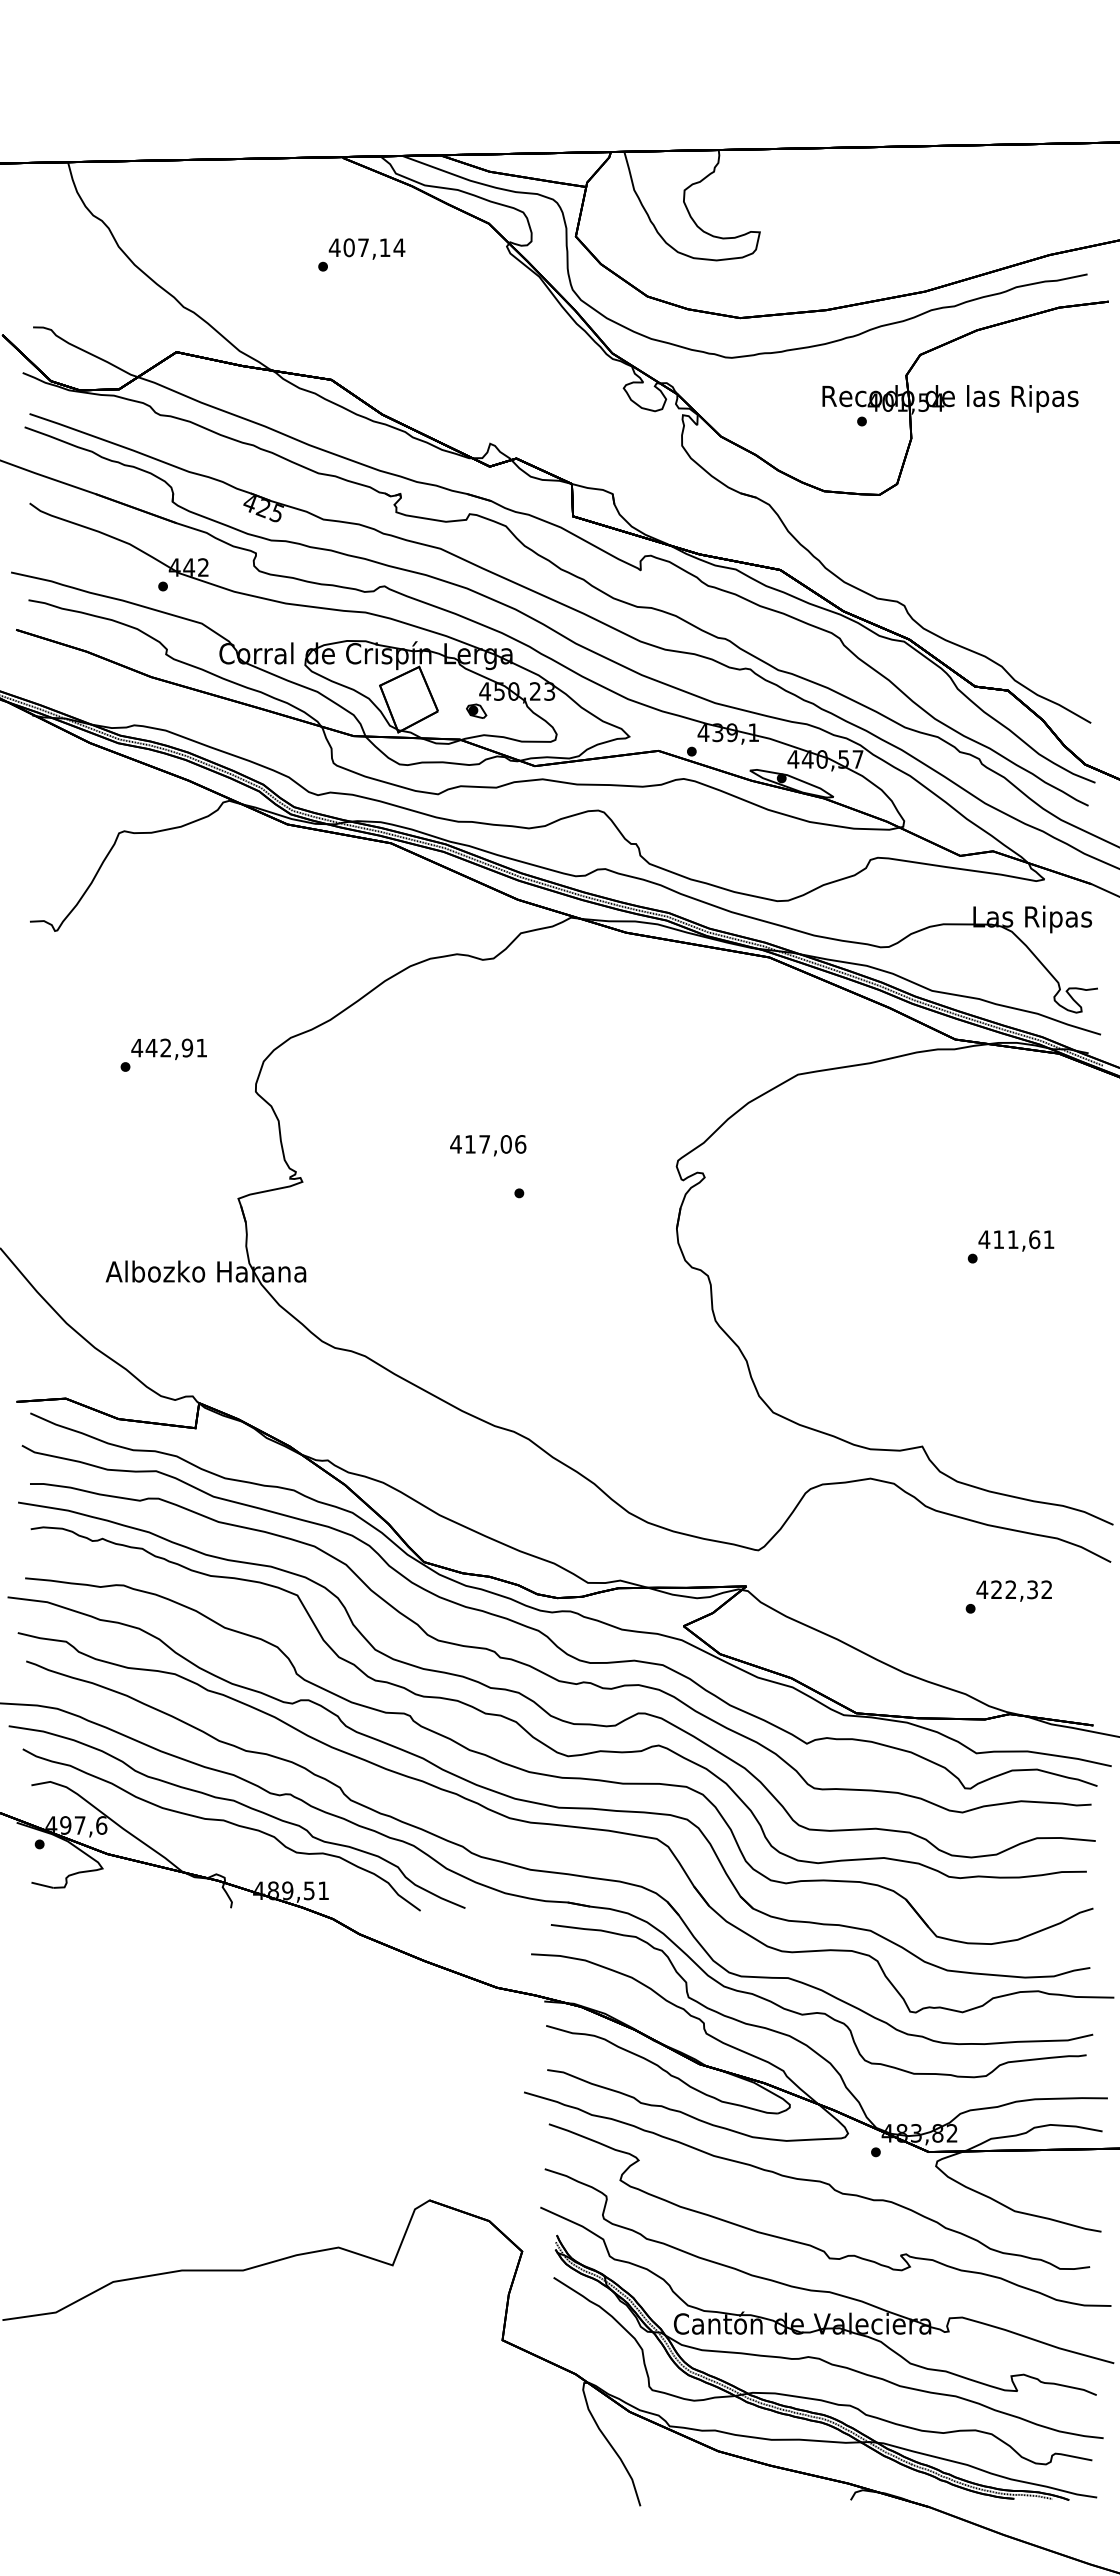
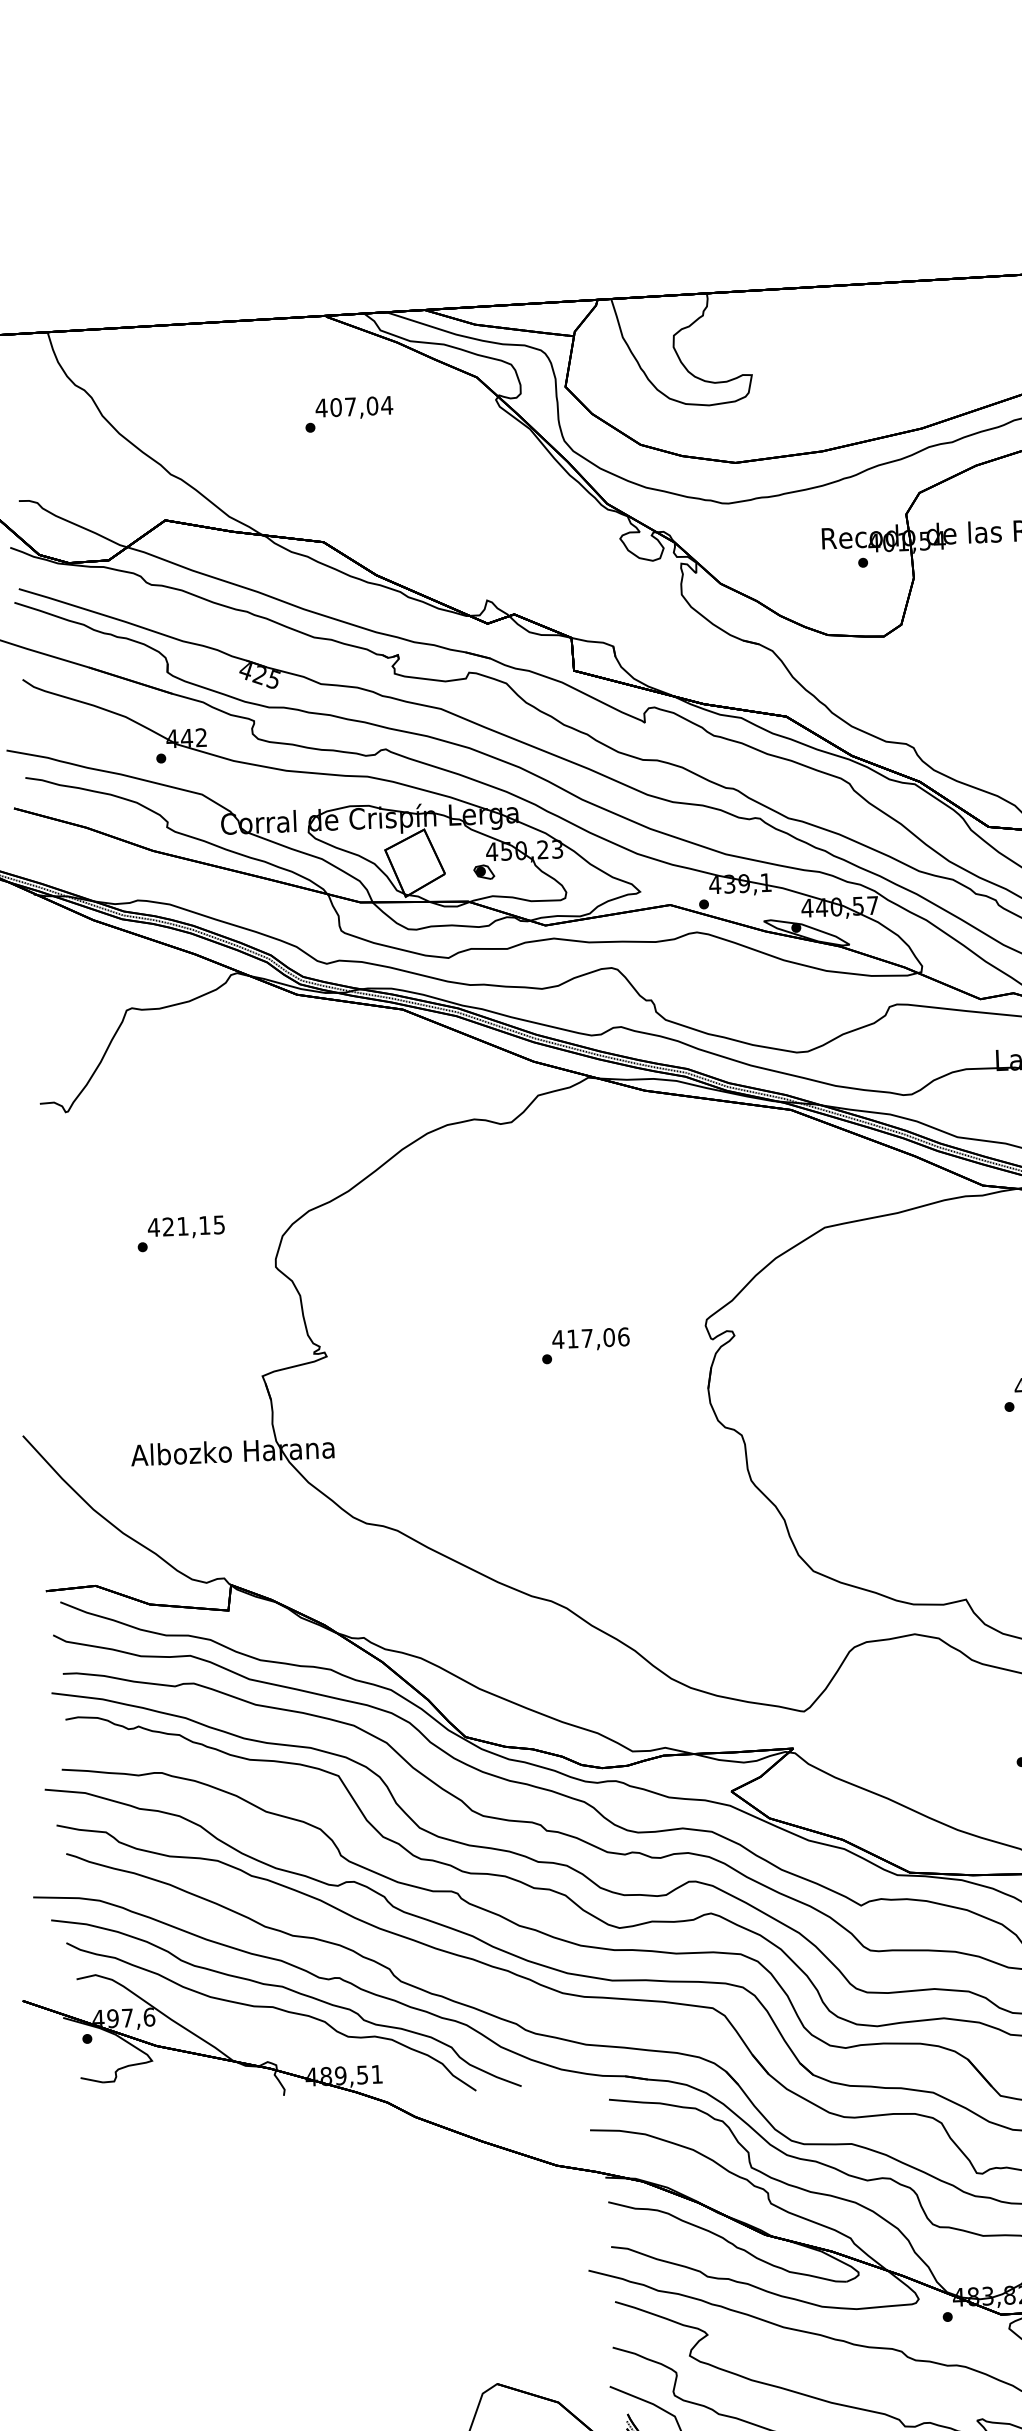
text: (384, 247) -> (371, 405), 407,14 -> 407,04
text: (176, 1047) -> (193, 1225), 442,91 -> 421,15
text: (488, 1145) -> (591, 1339), moved

